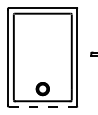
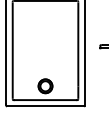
line: (43, 106) -> (46, 106), dashed -> solid

